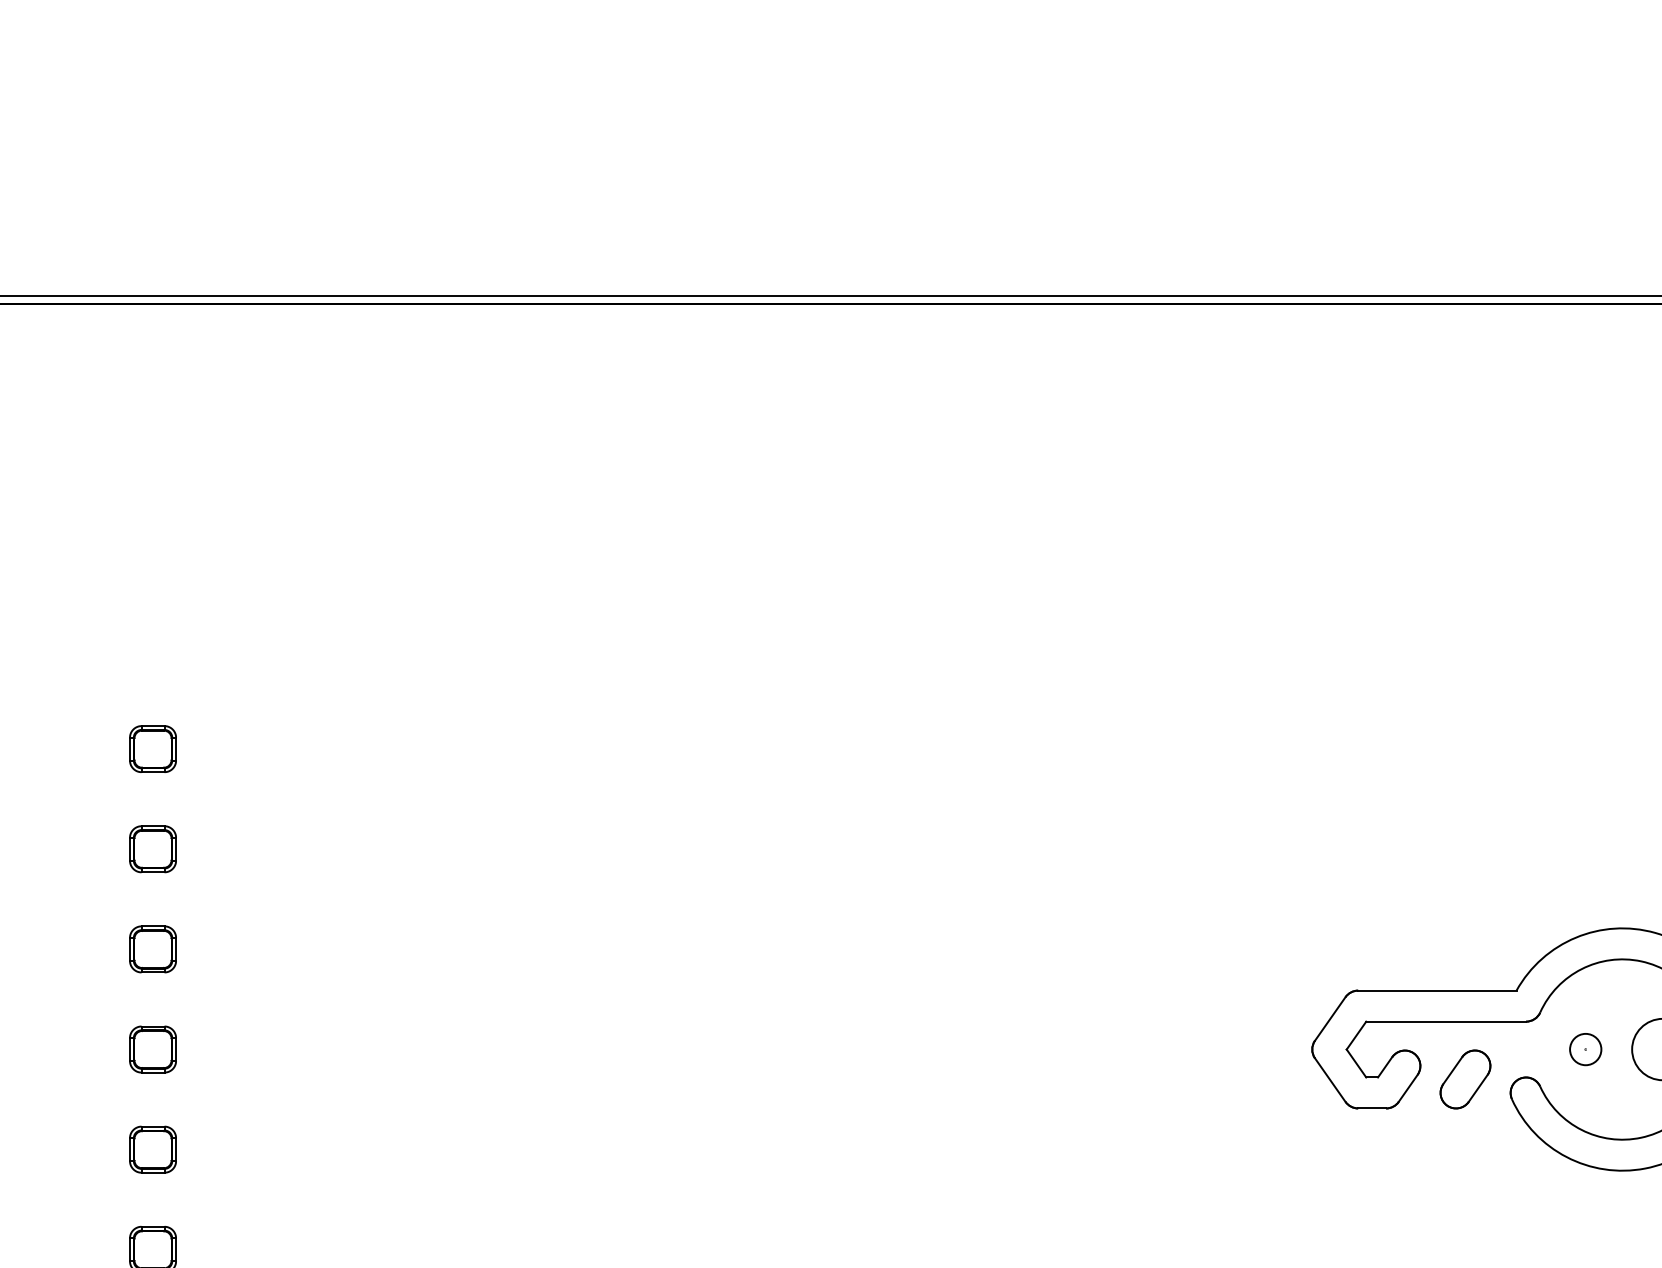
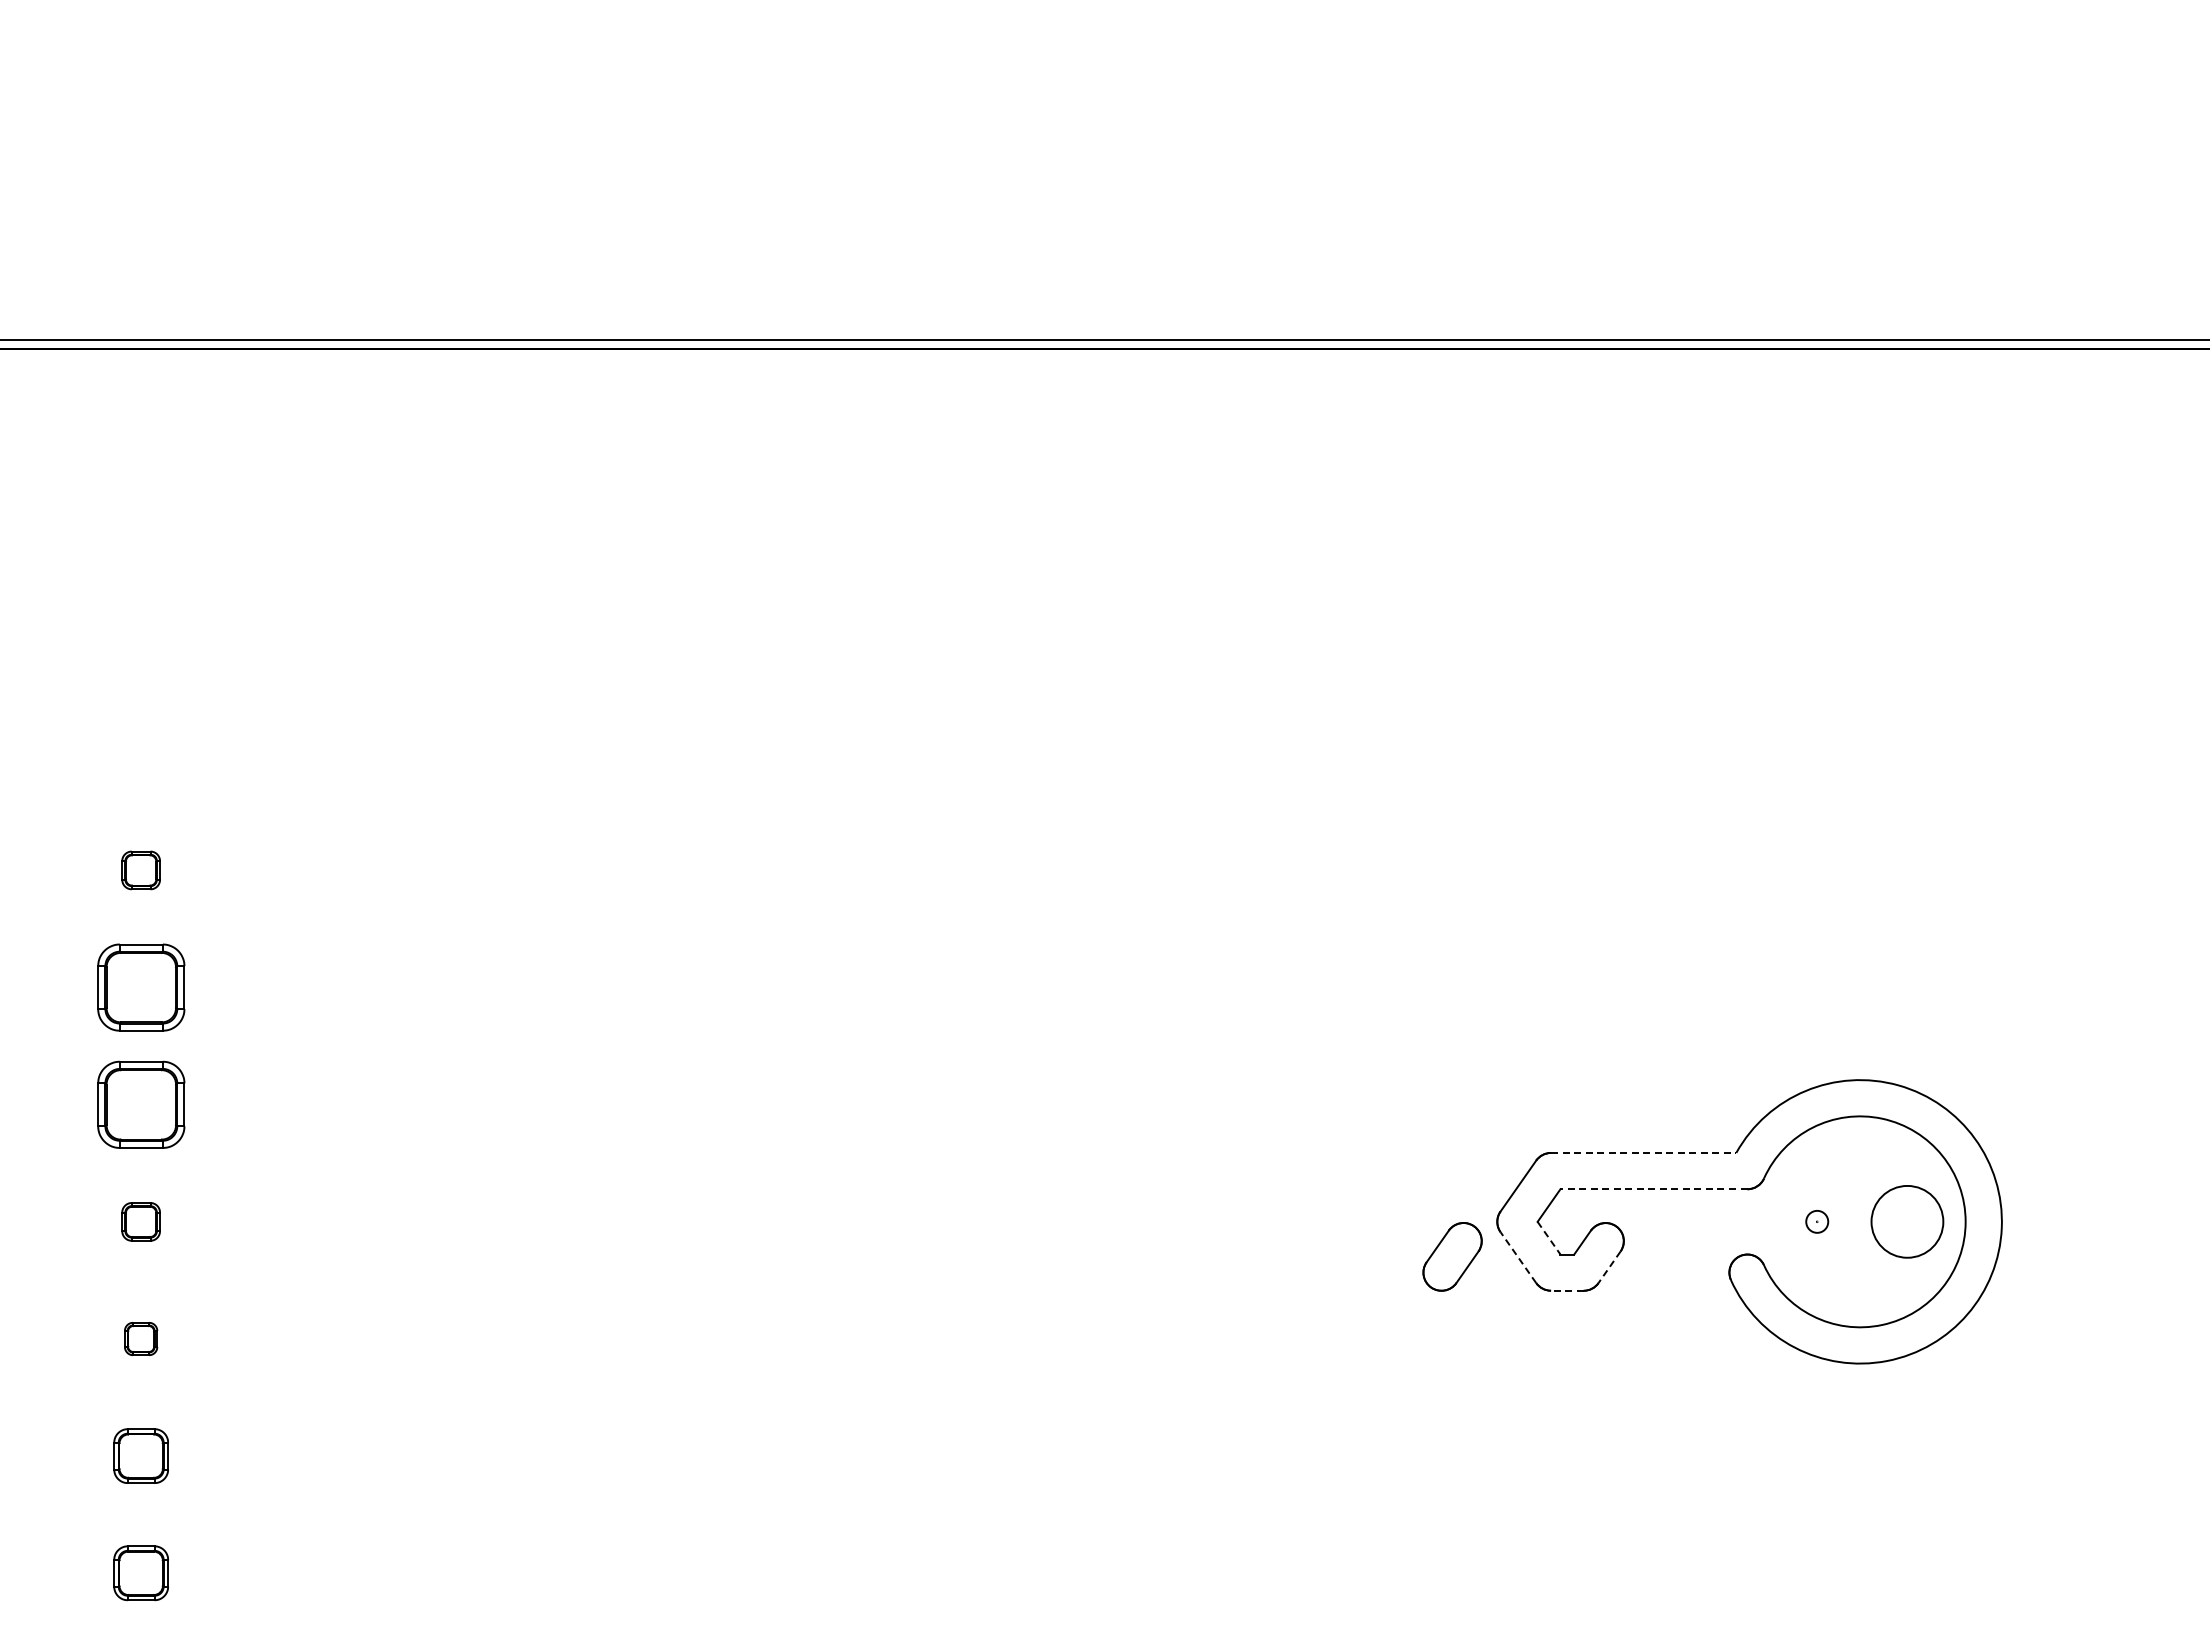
part: (152, 749) -> (140, 870), size x0.7
part: (152, 849) -> (140, 987), size x1.6
part: (152, 949) -> (140, 1104), size x1.6
line: (1437, 990) -> (1643, 1152), solid -> dashed
line: (1445, 1021) -> (1653, 1189), solid -> dashed
part: (152, 1049) -> (140, 1221), size x0.7
circle: (1585, 1049) -> (1816, 1221), size x0.6
line: (1356, 1063) -> (1549, 1238), solid -> dashed
part: (1465, 1079) -> (1452, 1256), moved
line: (1330, 1080) -> (1518, 1257), solid -> dashed
line: (1408, 1088) -> (1609, 1267), solid -> dashed
line: (1371, 1108) -> (1566, 1290), solid -> dashed
part: (152, 1149) -> (140, 1338), size x0.6

